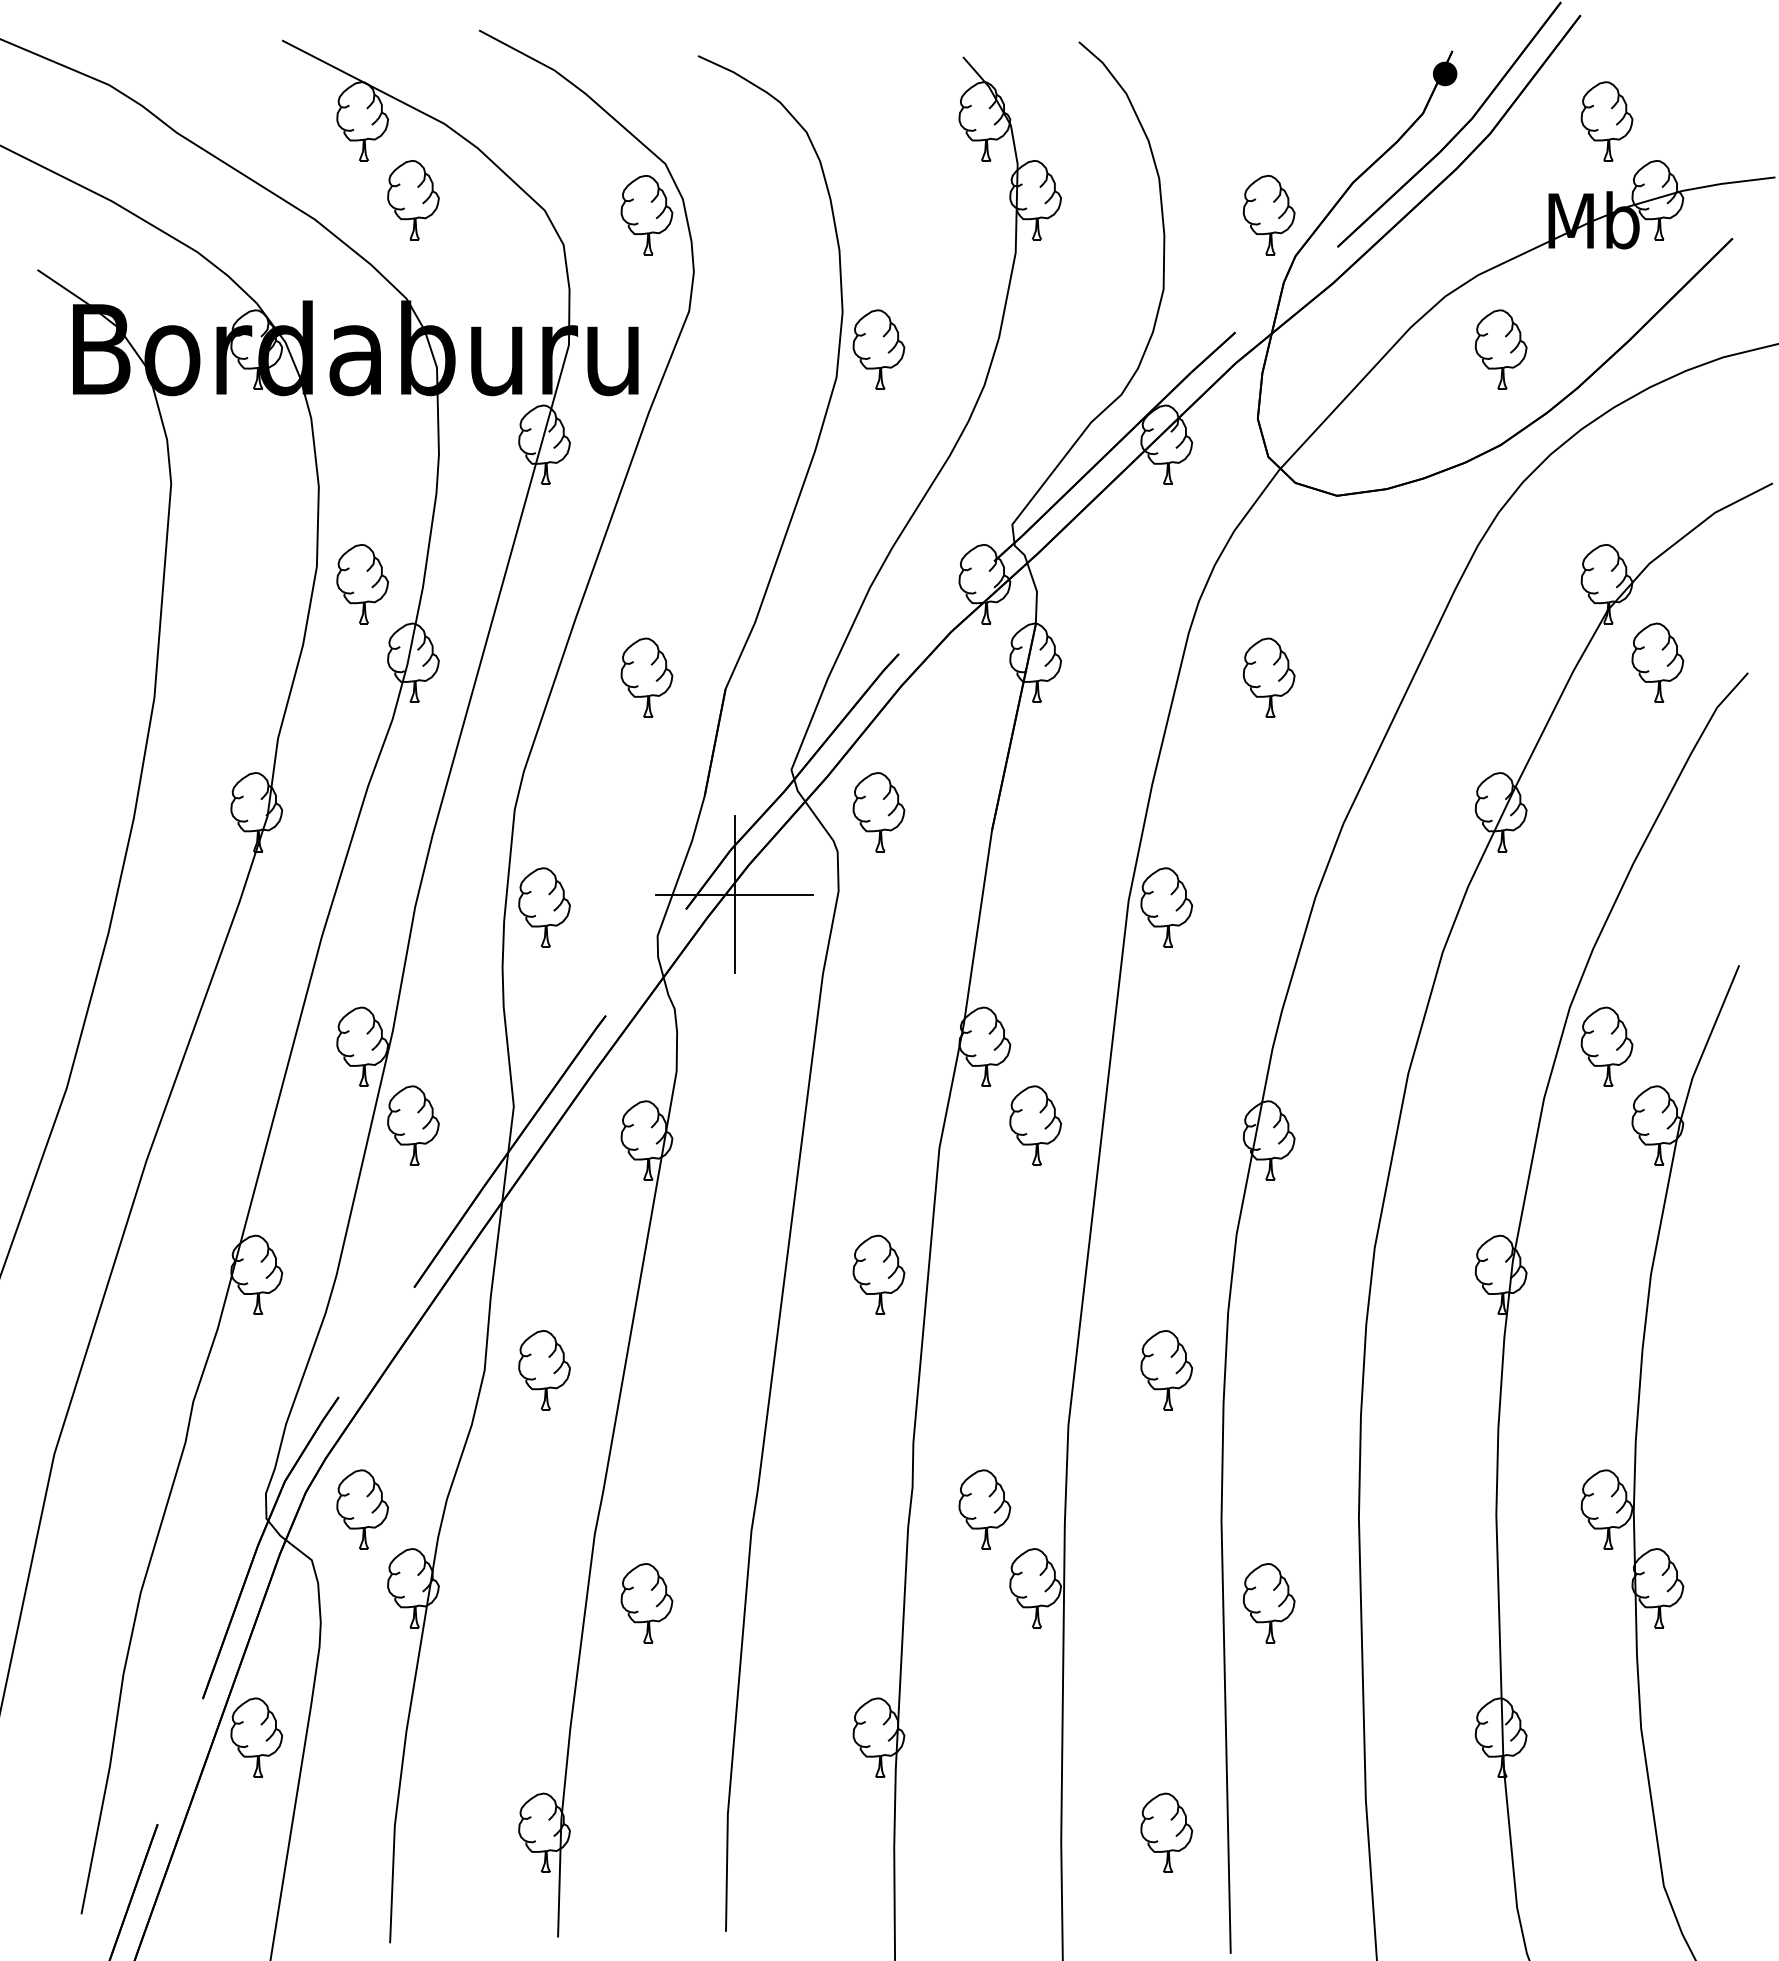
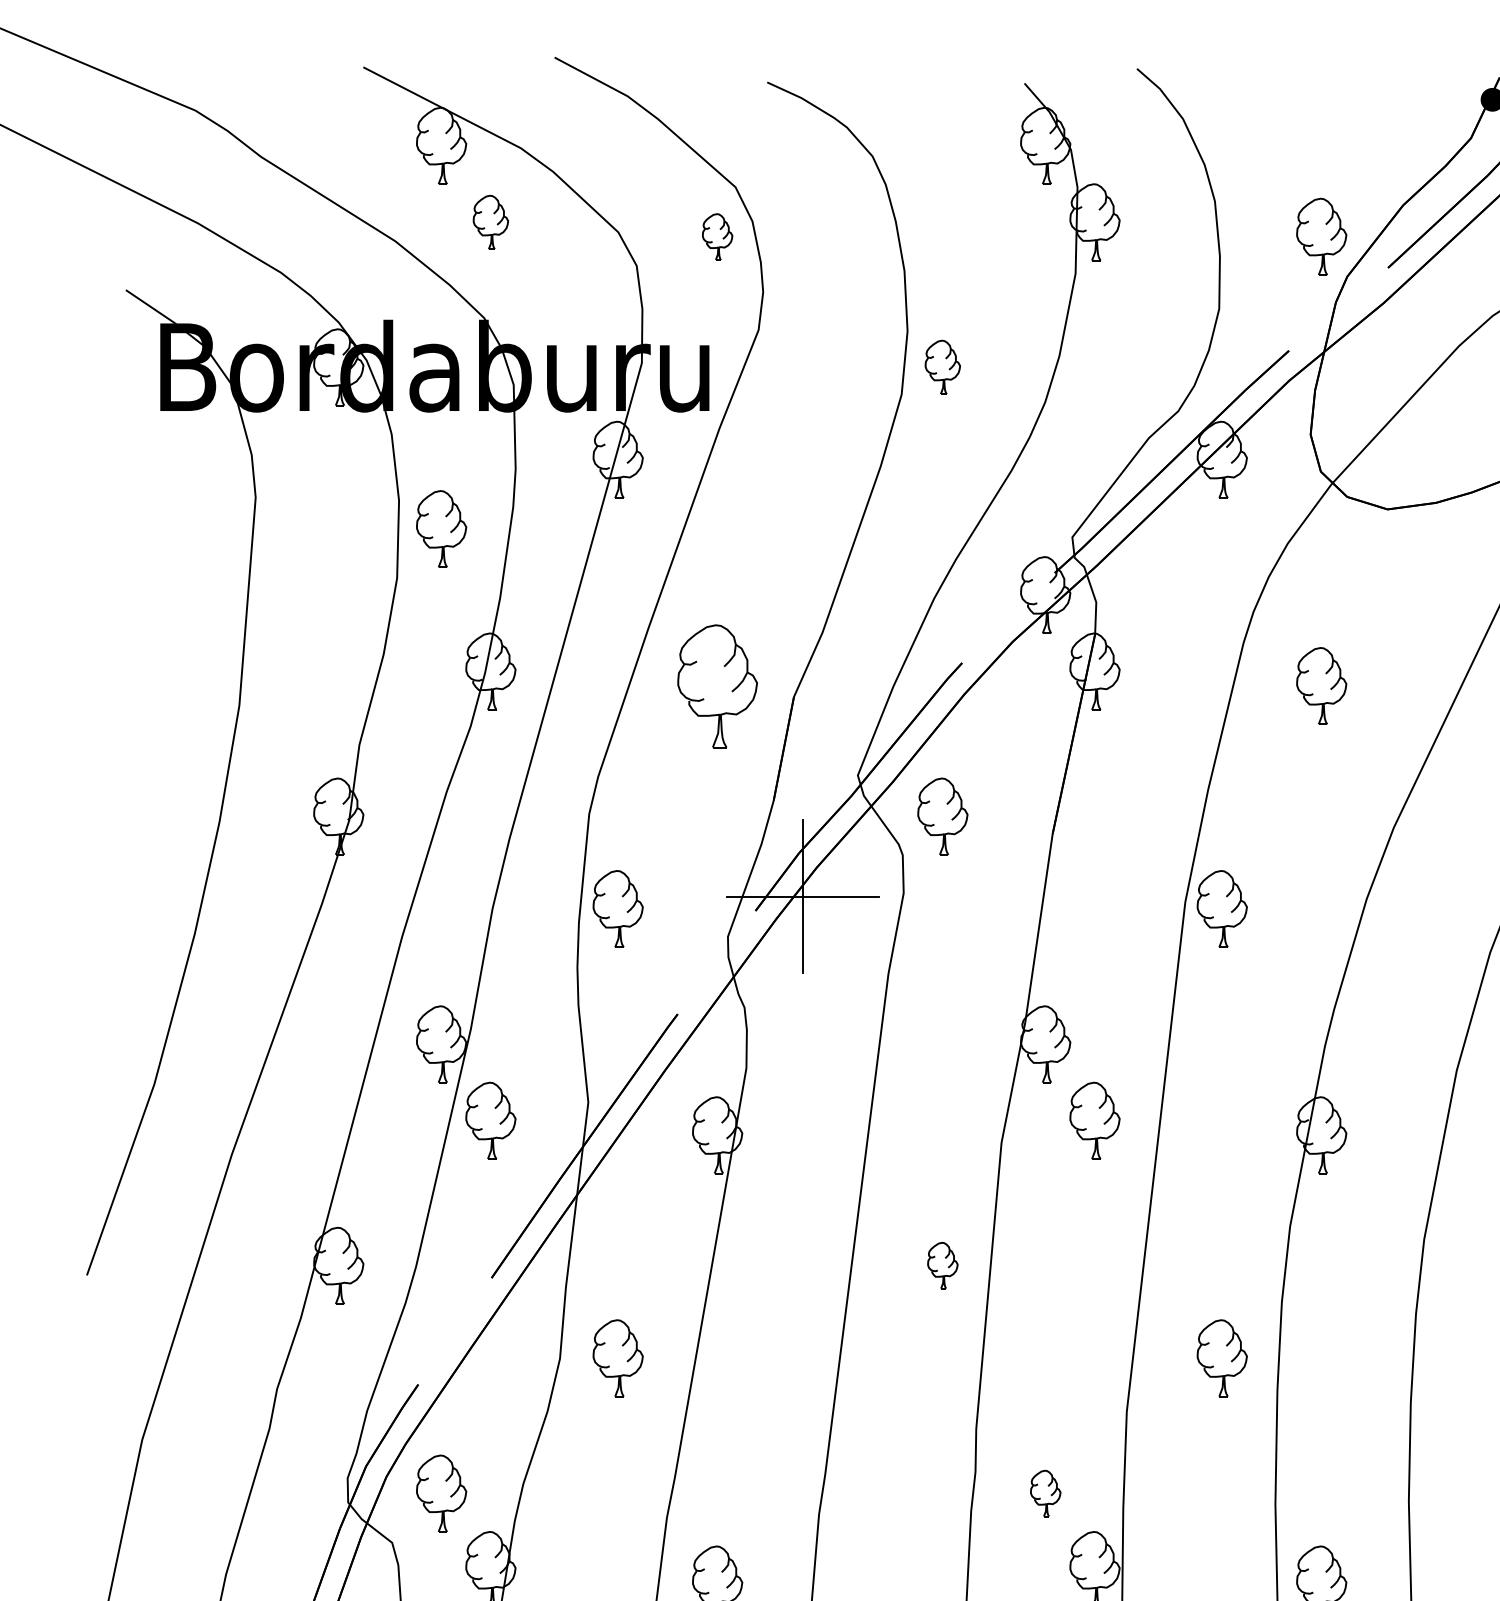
part: (413, 200) -> (490, 222), size x0.7
part: (646, 215) -> (717, 237), size x0.6
part: (878, 349) -> (942, 367), size x0.7
part: (362, 584) -> (441, 529), moved
part: (646, 677) -> (717, 685), size x1.6
part: (878, 1274) -> (942, 1265), size x0.6
part: (984, 1509) -> (1045, 1493), size x0.6

